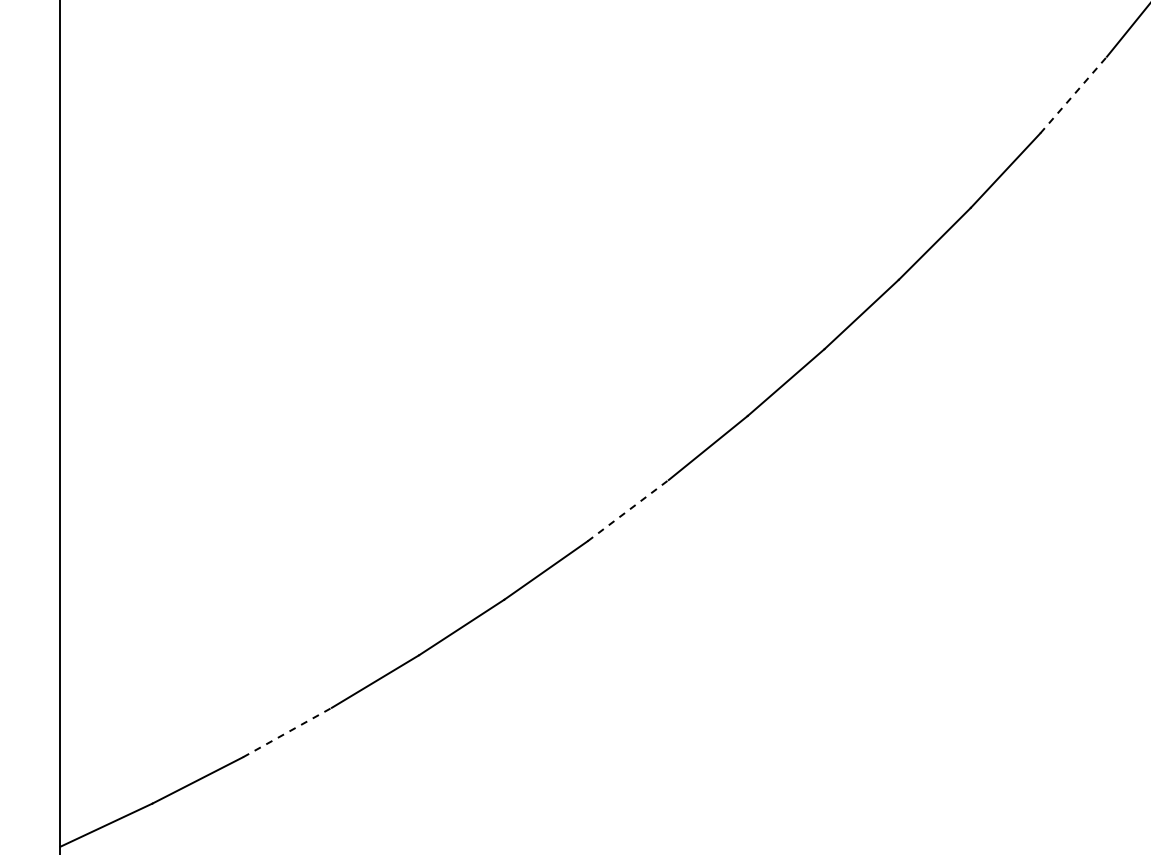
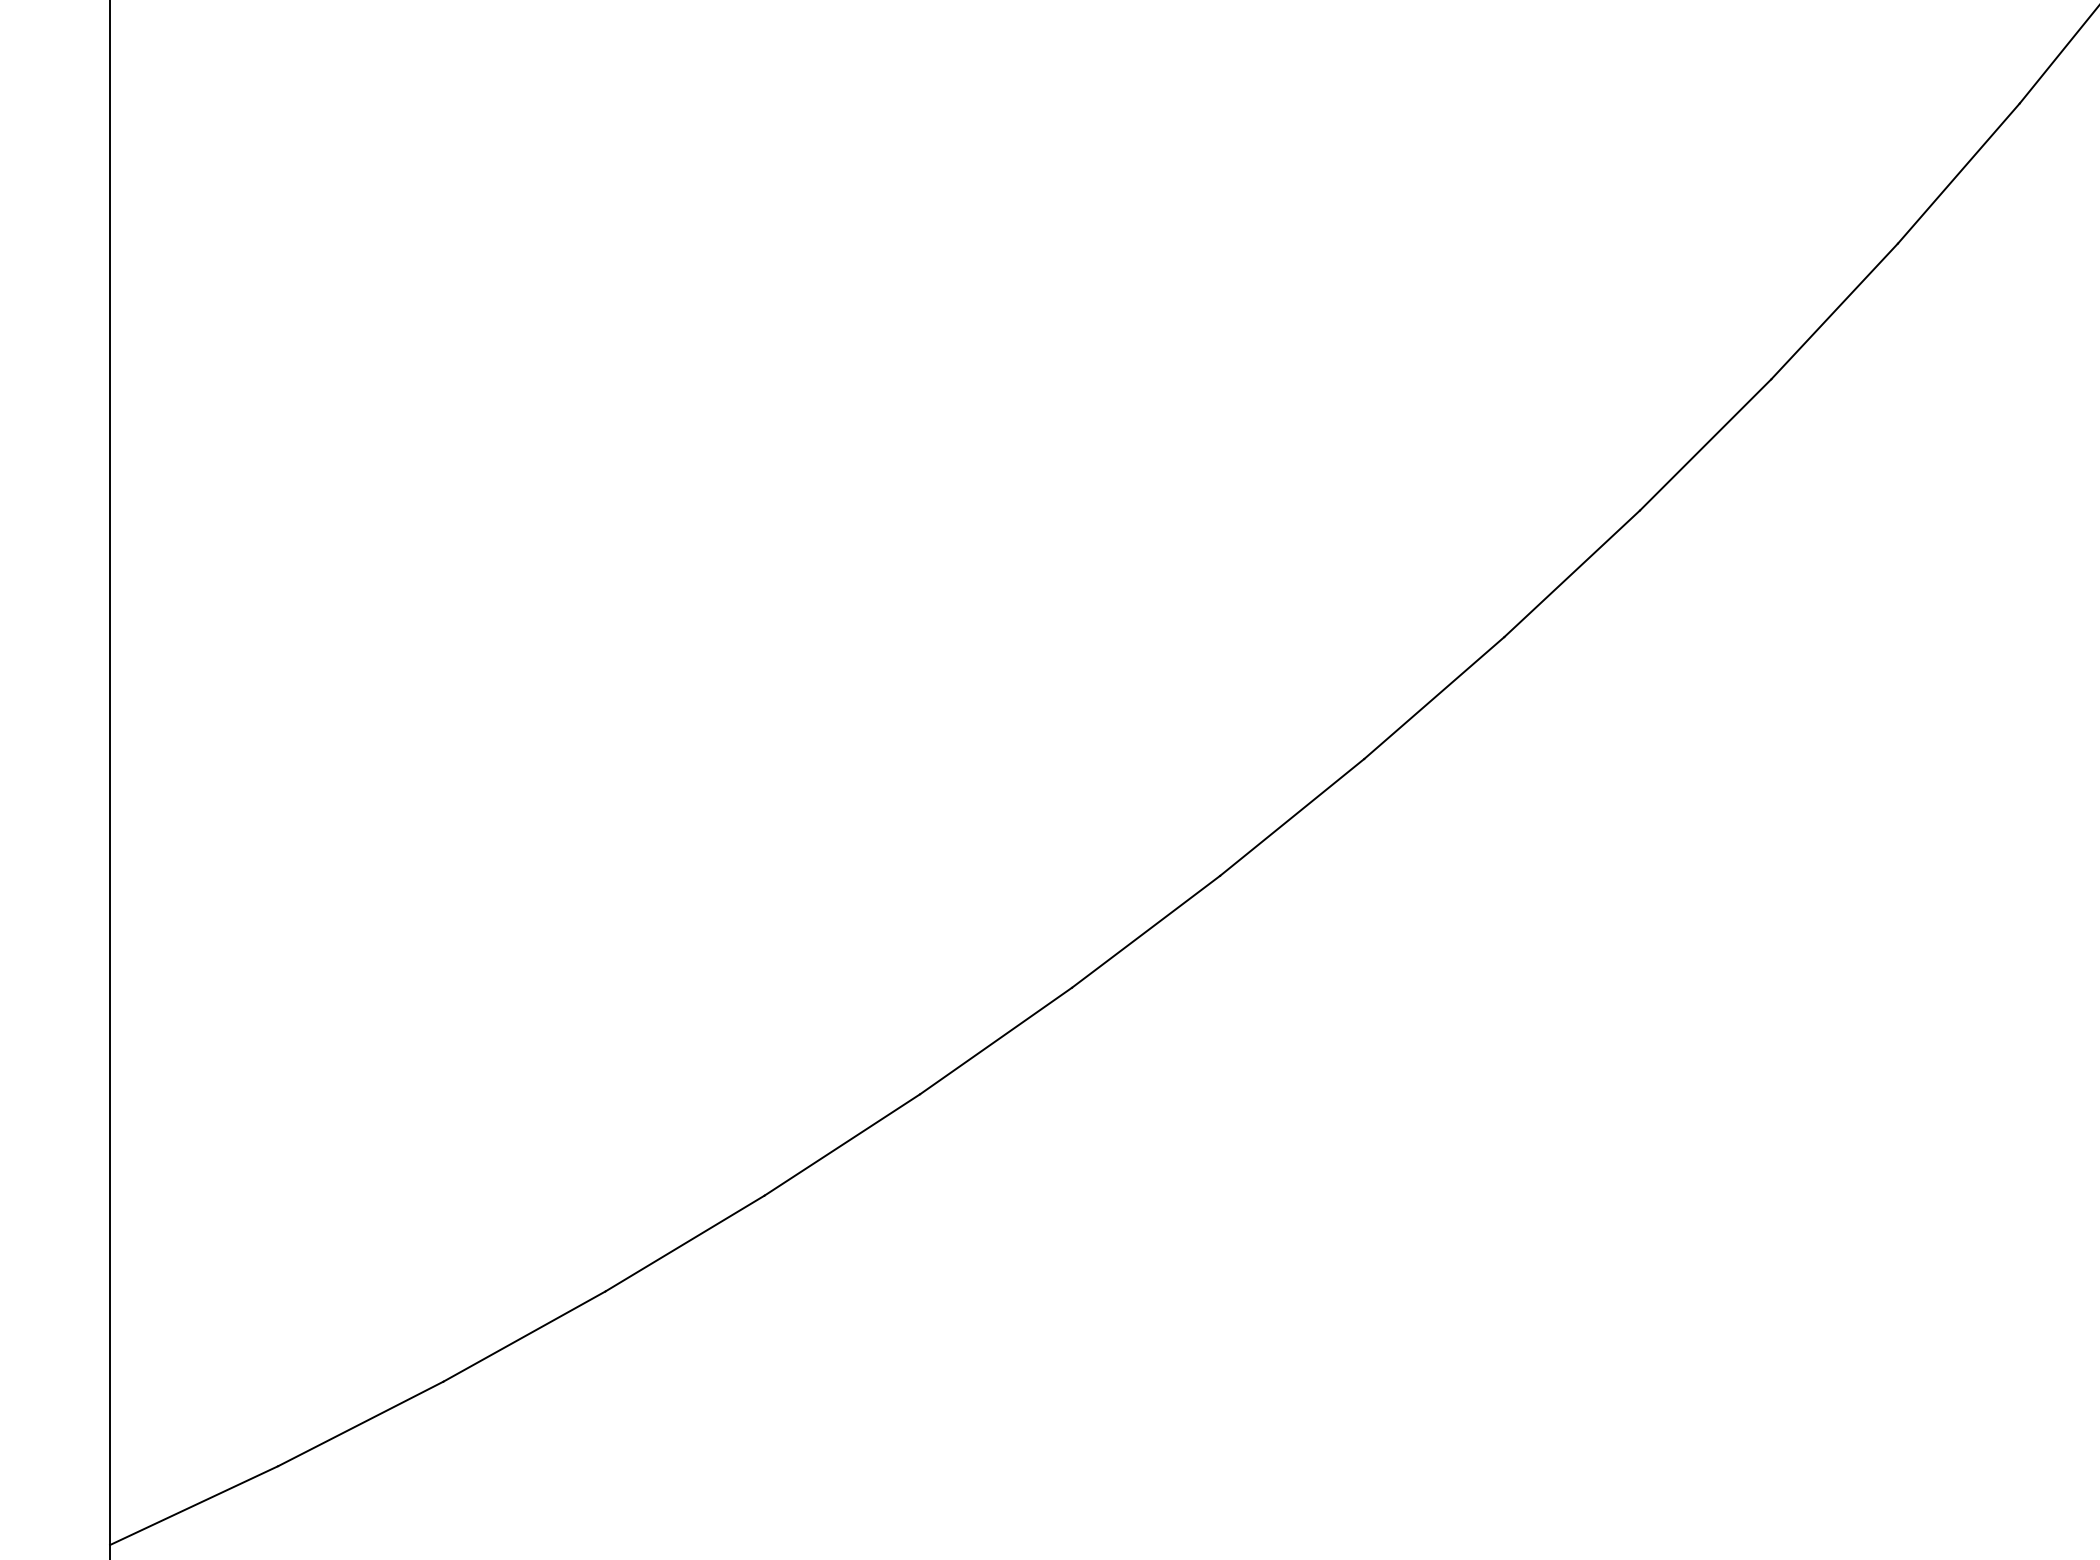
line: (1073, 95) -> (1958, 174), dashed -> solid
line: (628, 510) -> (1146, 931), dashed -> solid
line: (287, 732) -> (524, 1336), dashed -> solid

